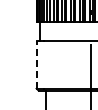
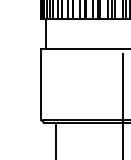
line: (36, 64) -> (41, 83), dashed -> solid

